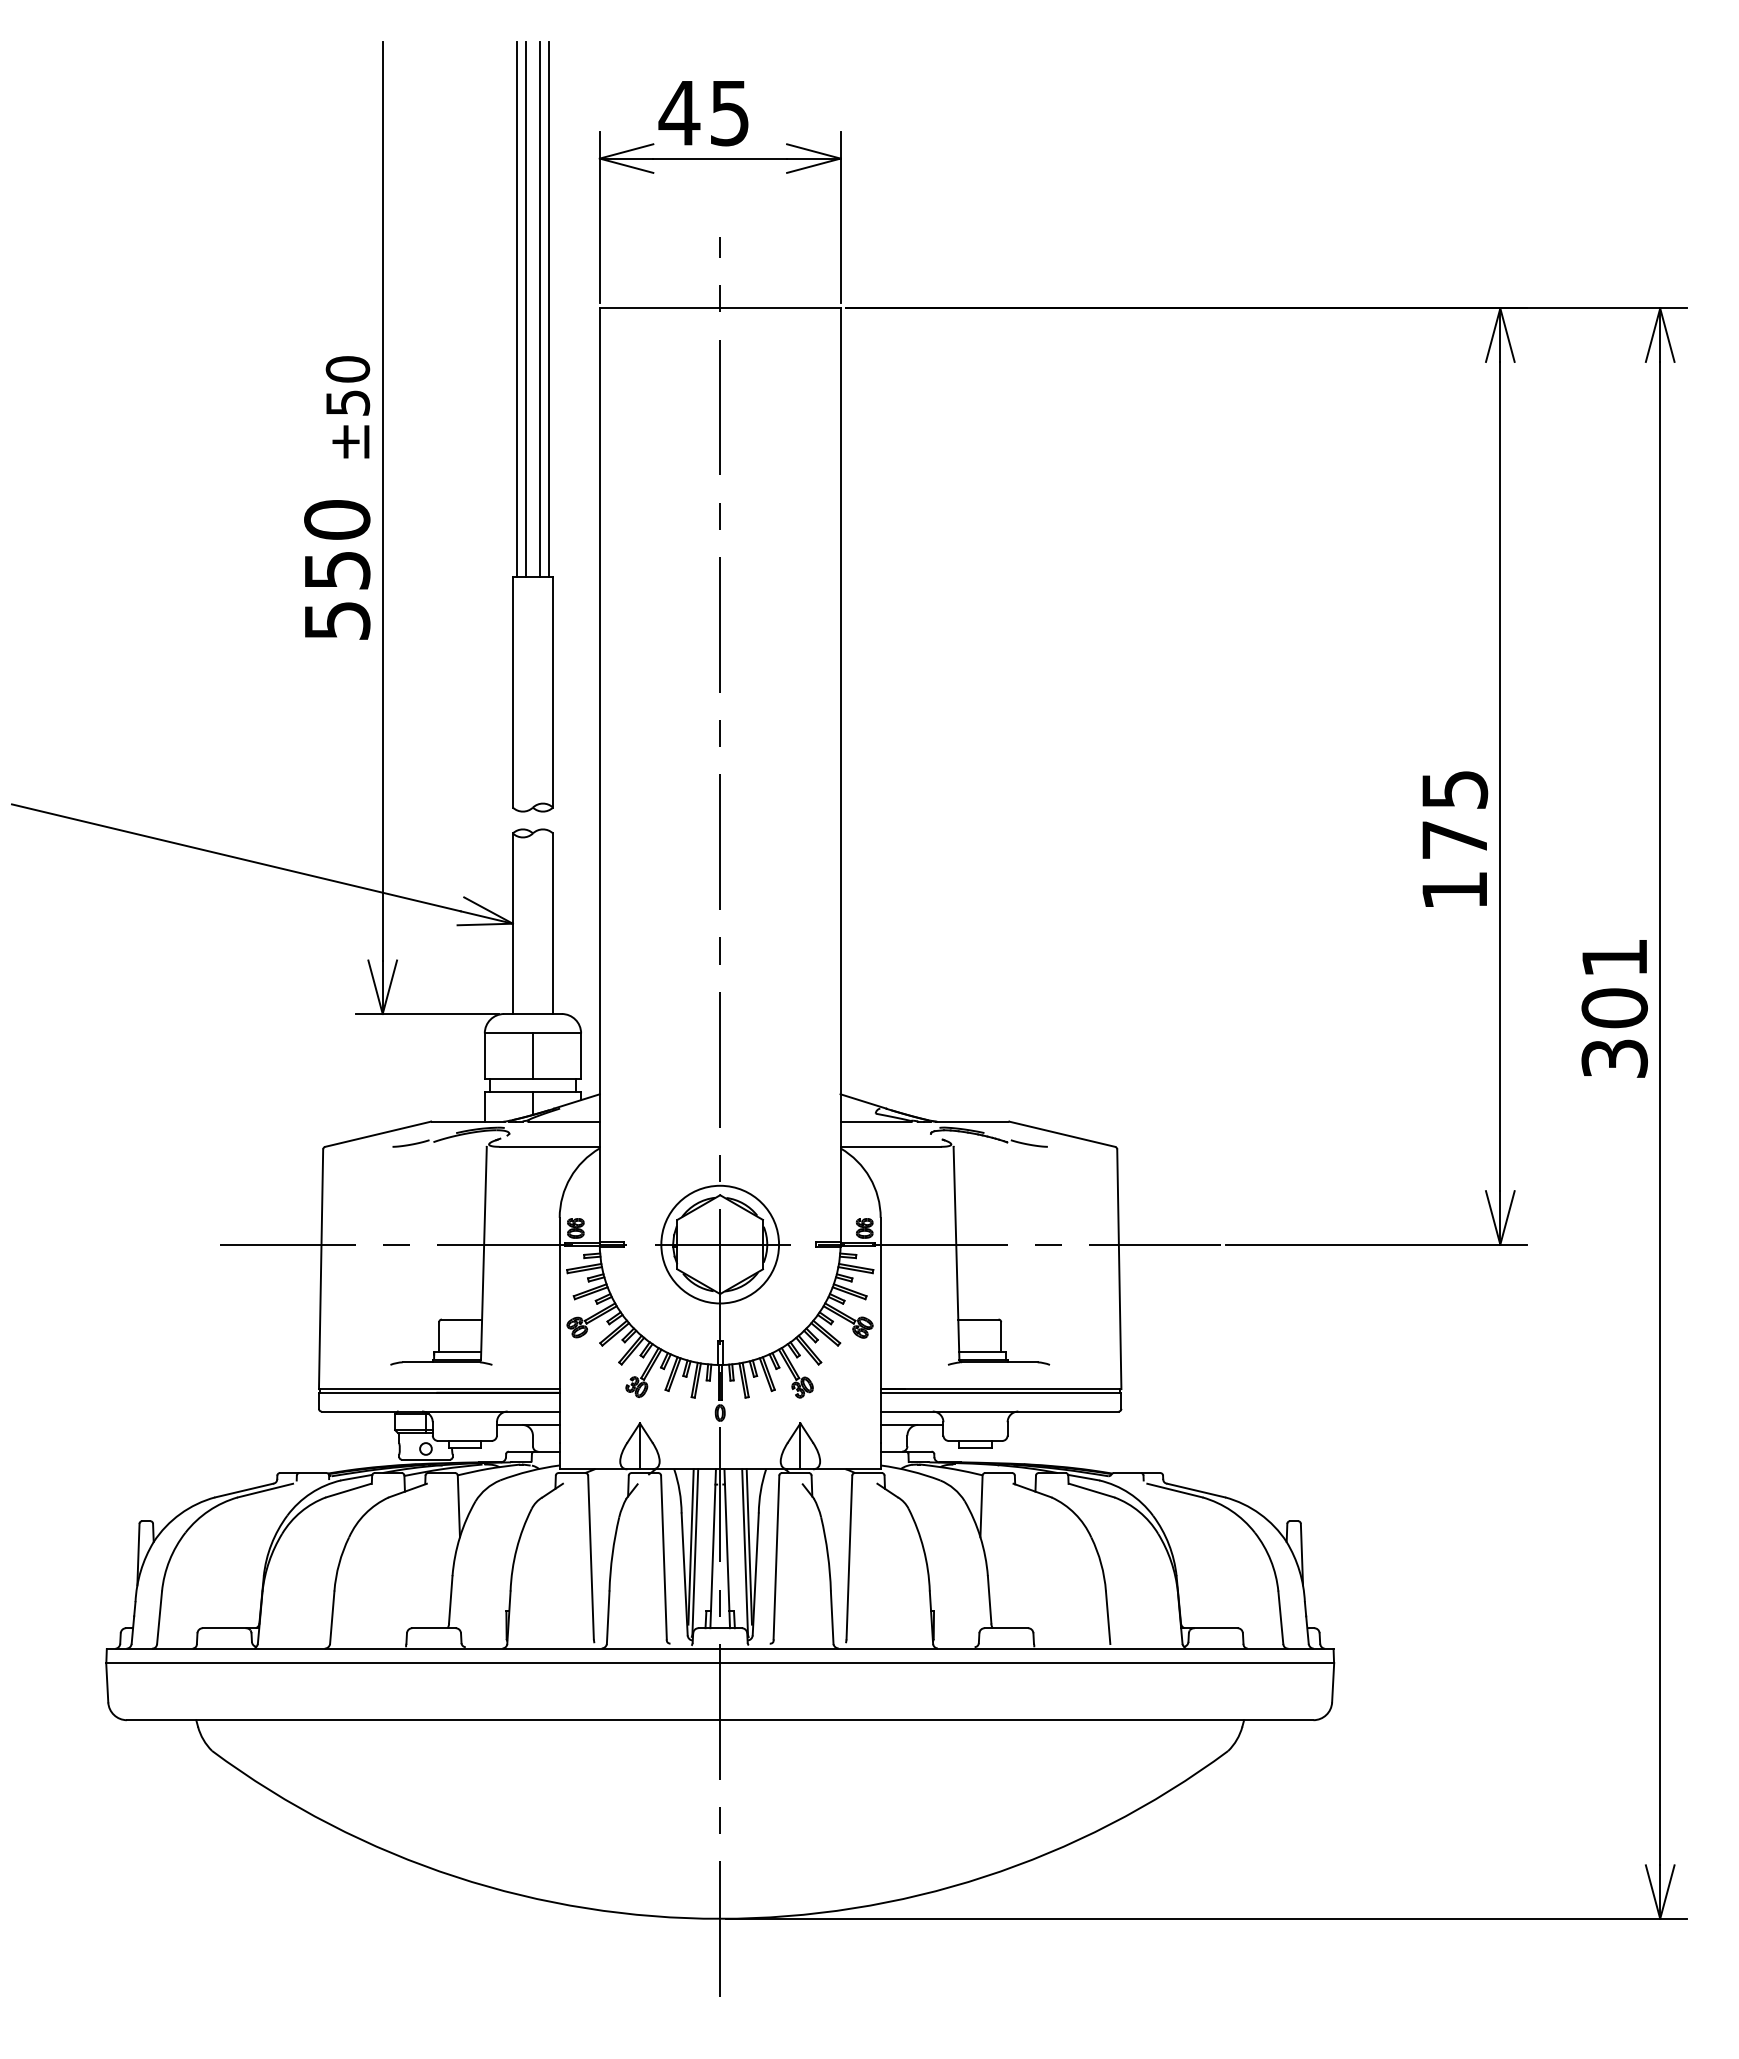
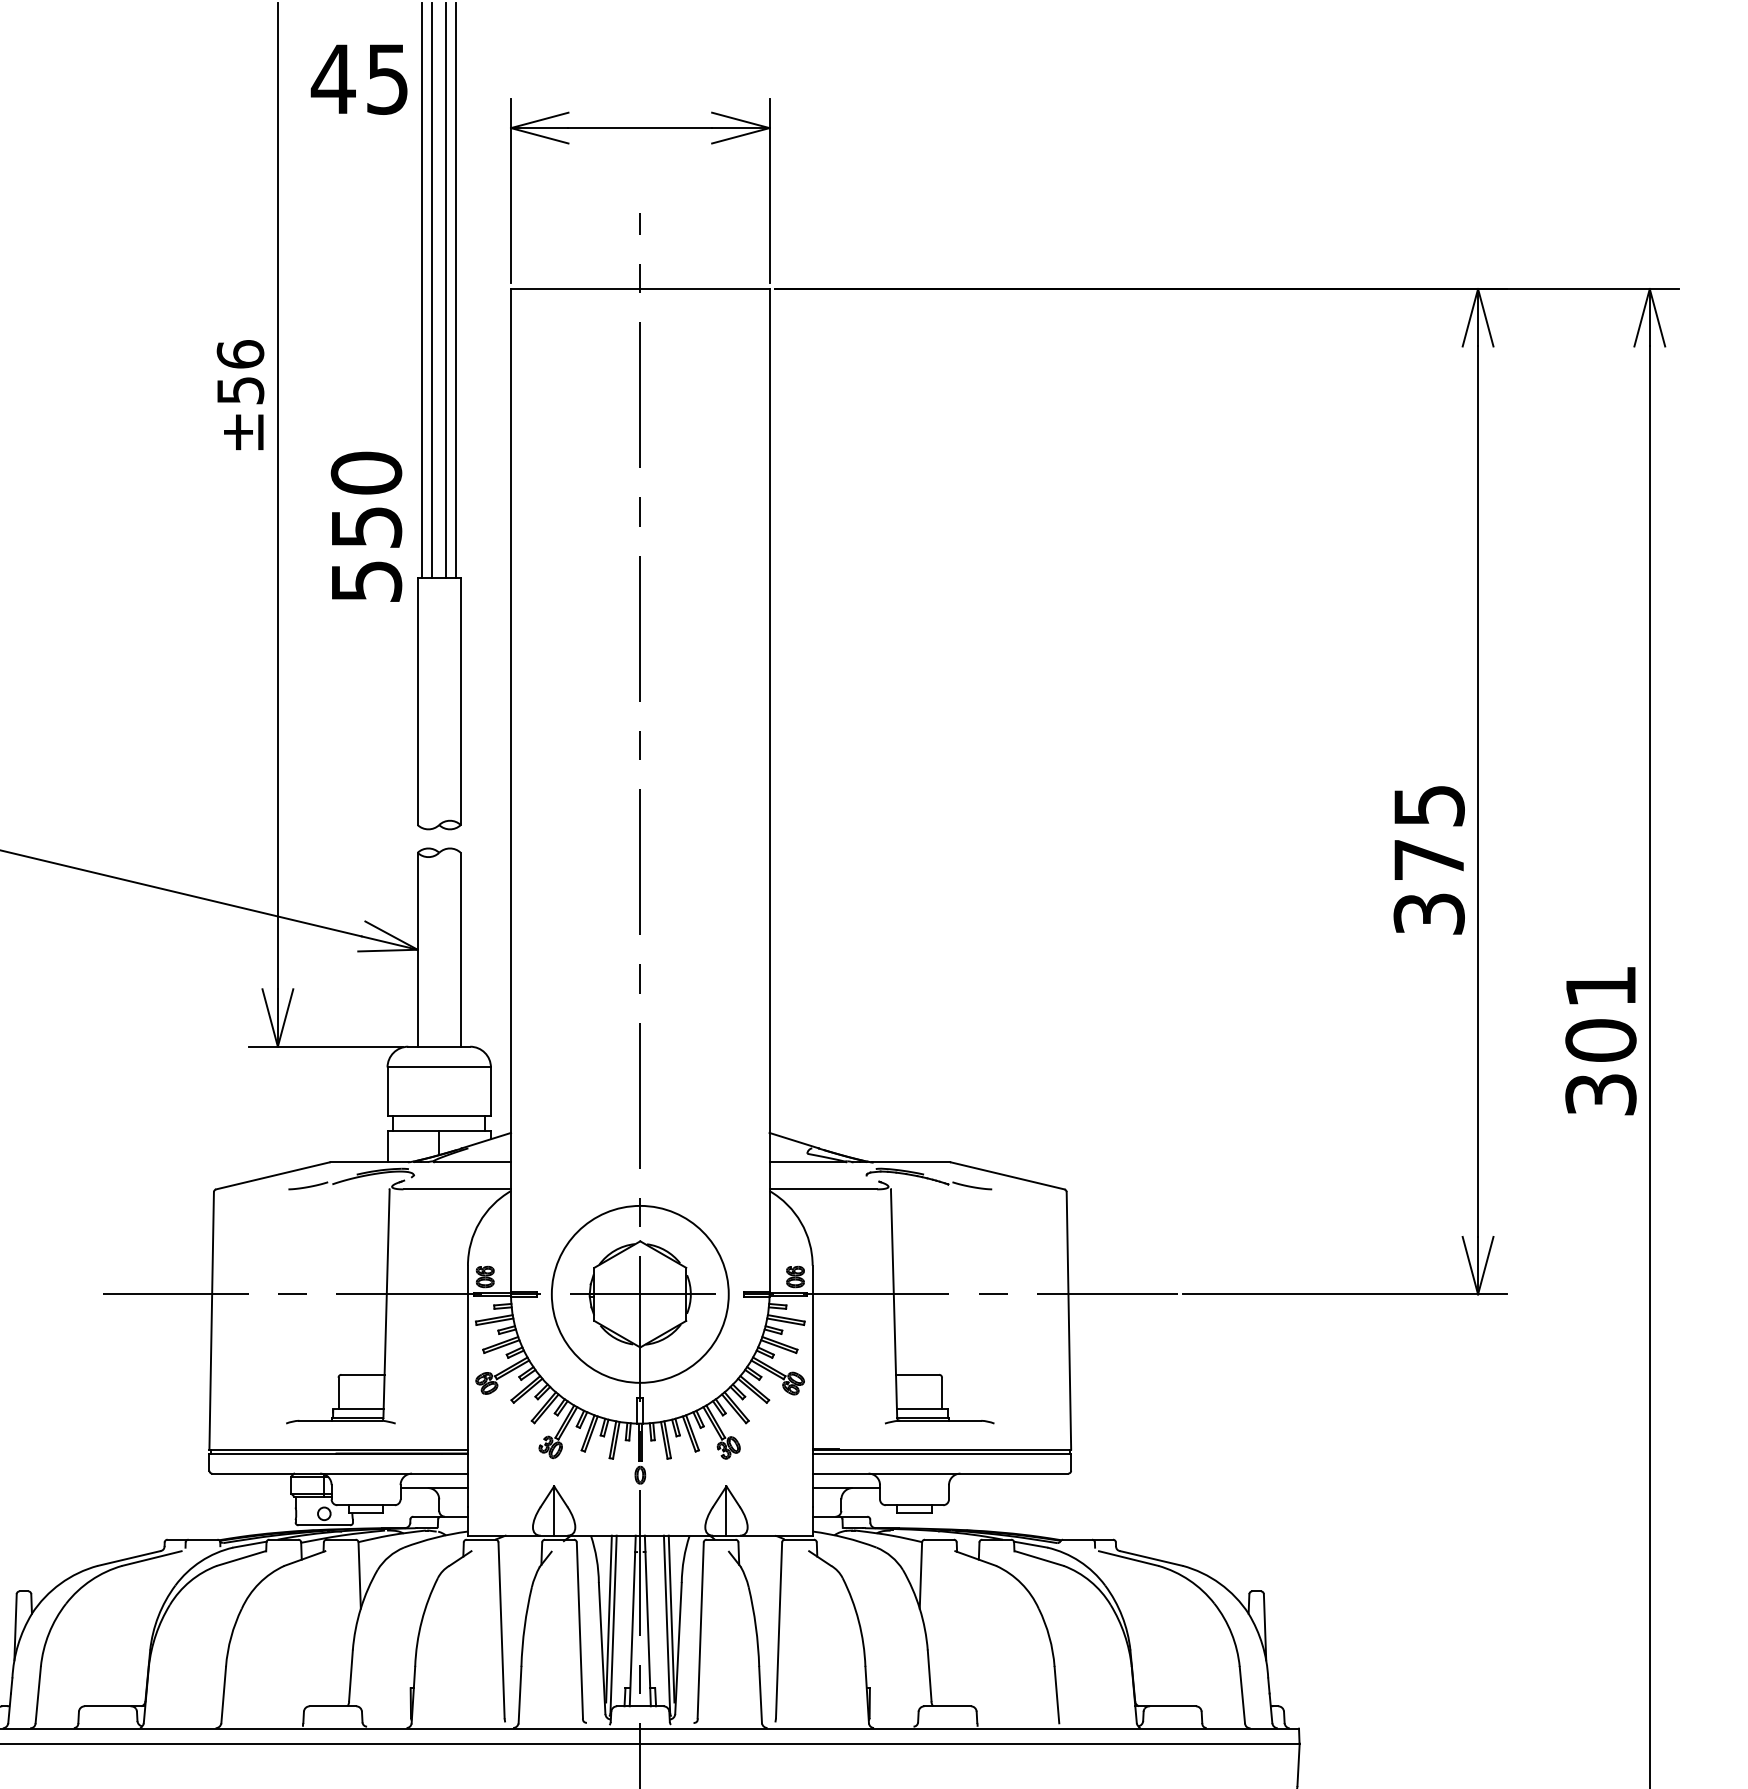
text: (703, 113) -> (359, 79), moved
text: (347, 369) -> (240, 354), ±50 -> ±56
text: (337, 569) -> (366, 526), moved
text: (1454, 890) -> (1428, 914), 175 -> 375
line: (532, 1055) -> (438, 1091), removed
circle: (720, 1244) -> (640, 1294), size x1.4

